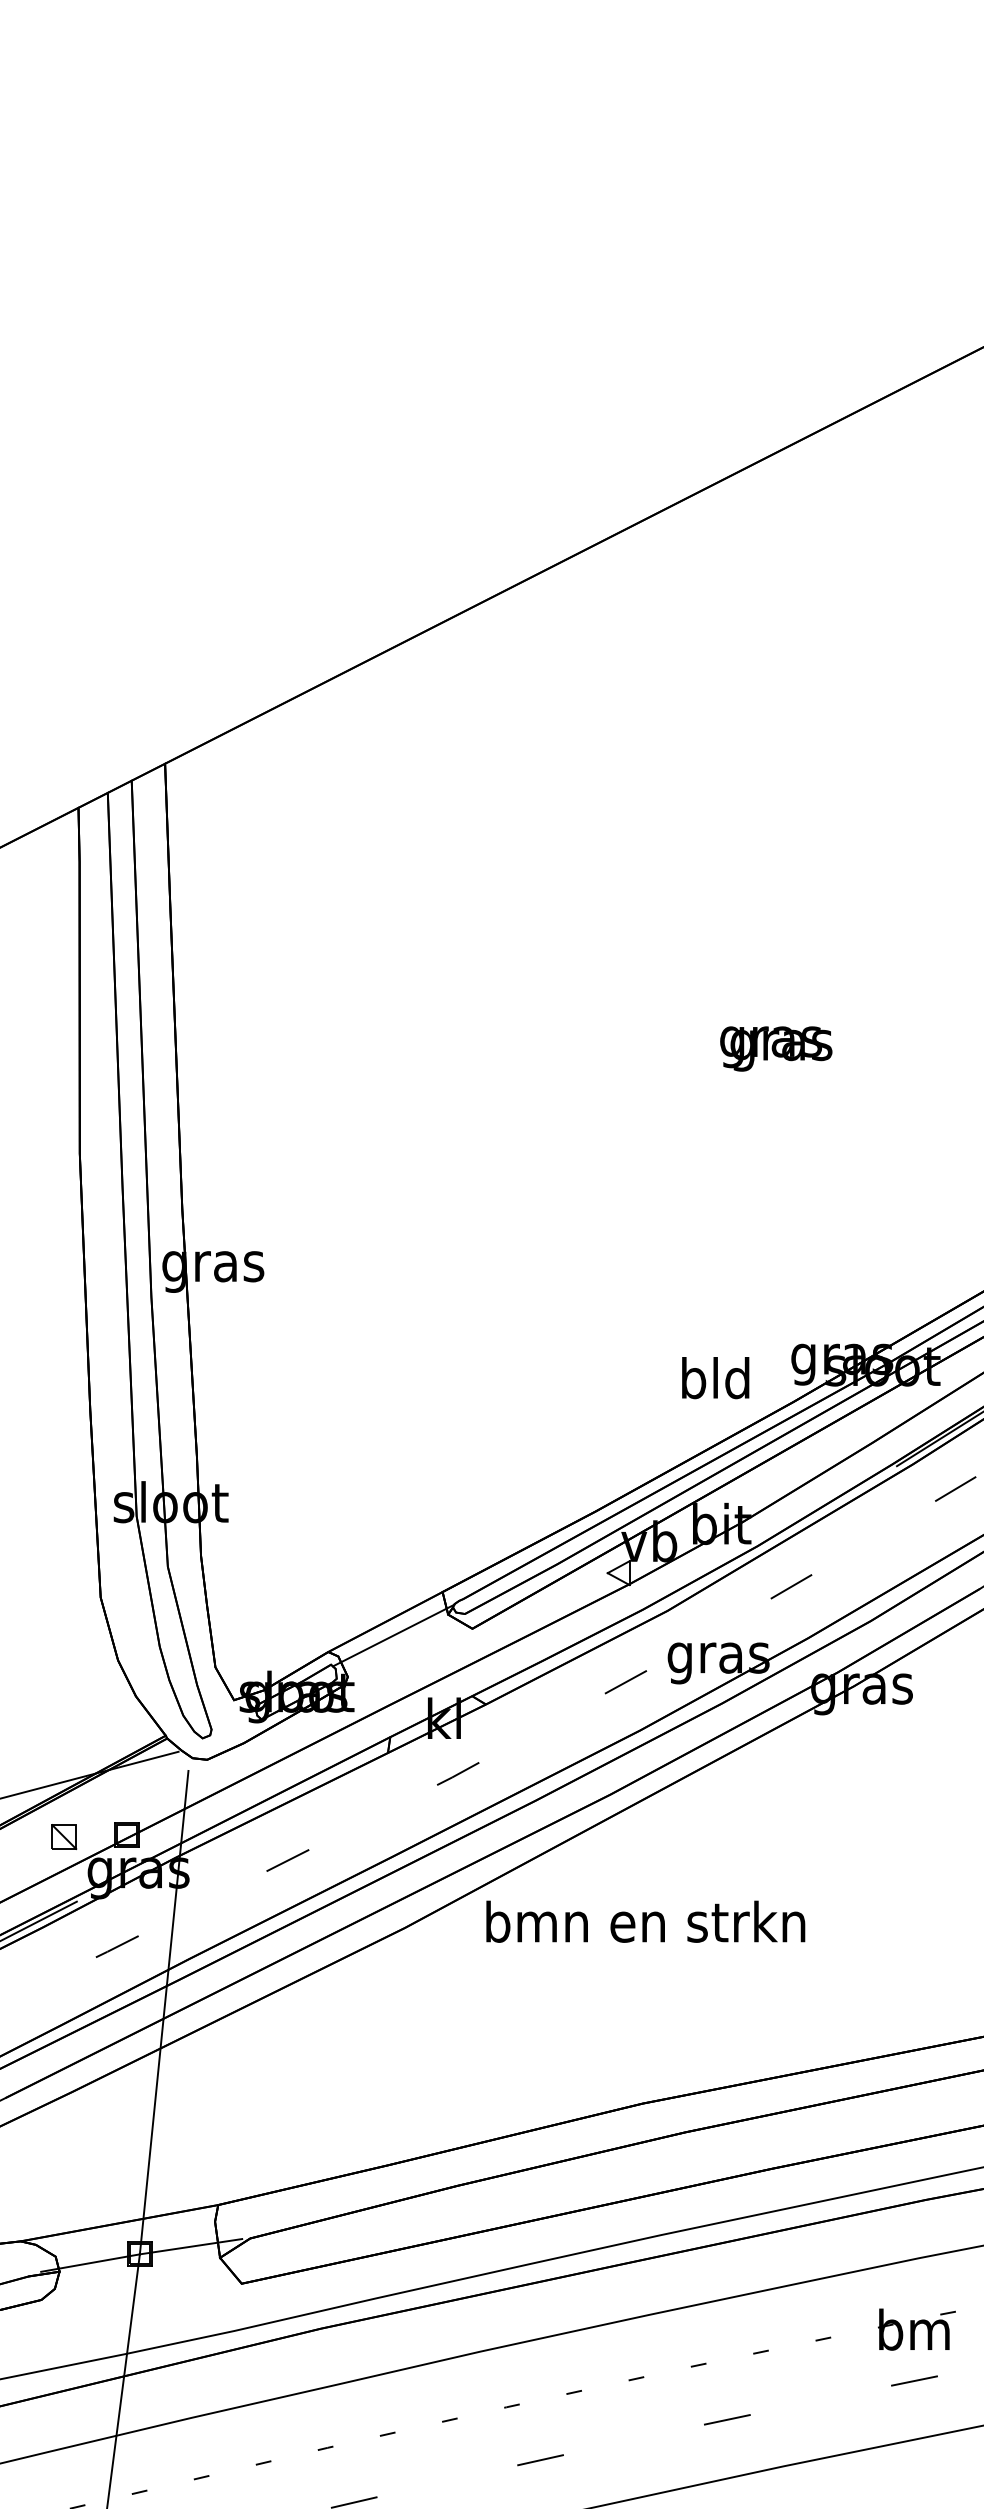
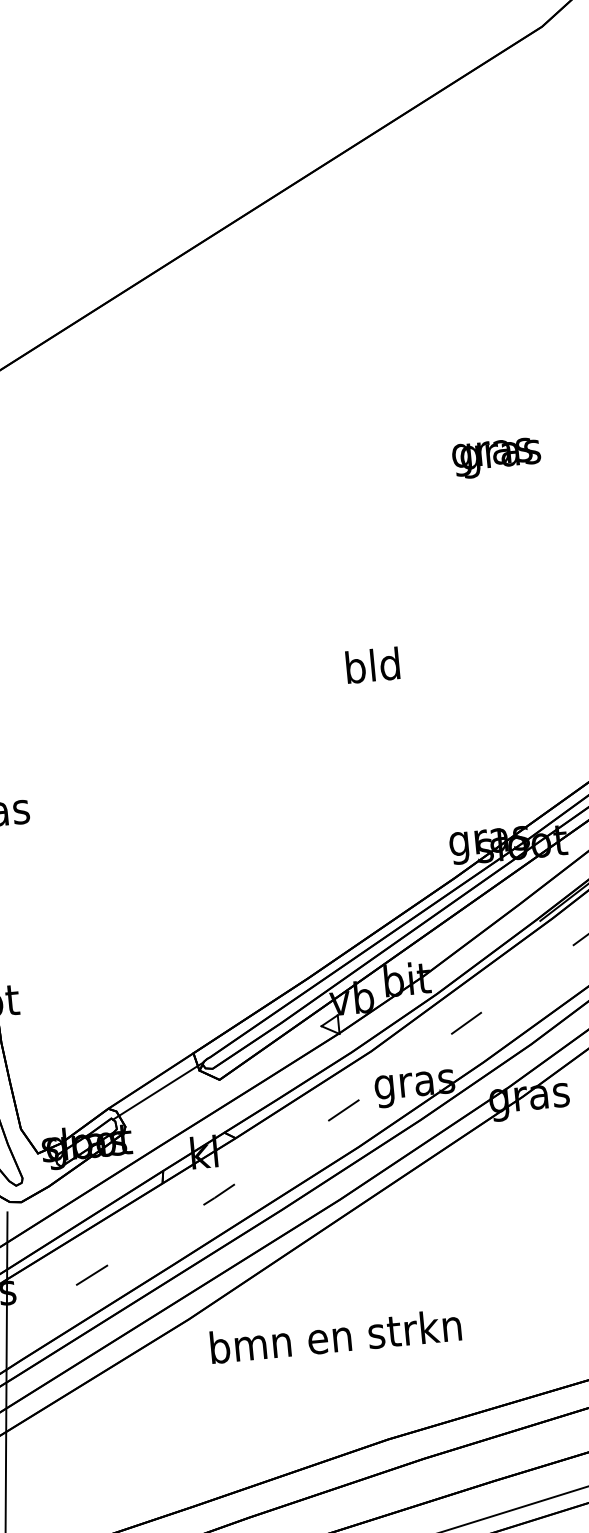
text: (776, 1048) -> (496, 457), moved
text: (715, 1378) -> (372, 665), moved
text: (645, 1921) -> (335, 1336), moved

